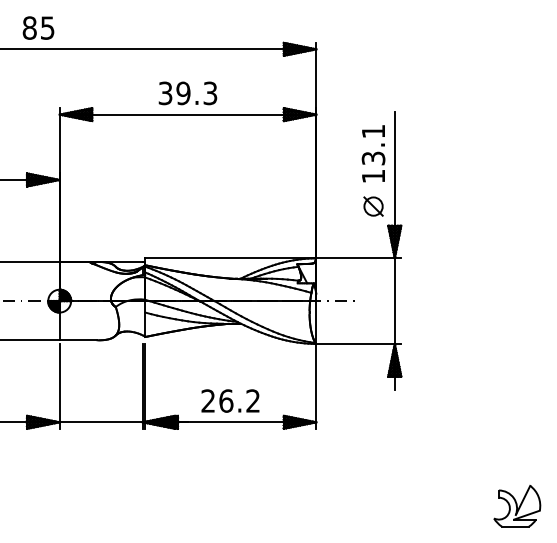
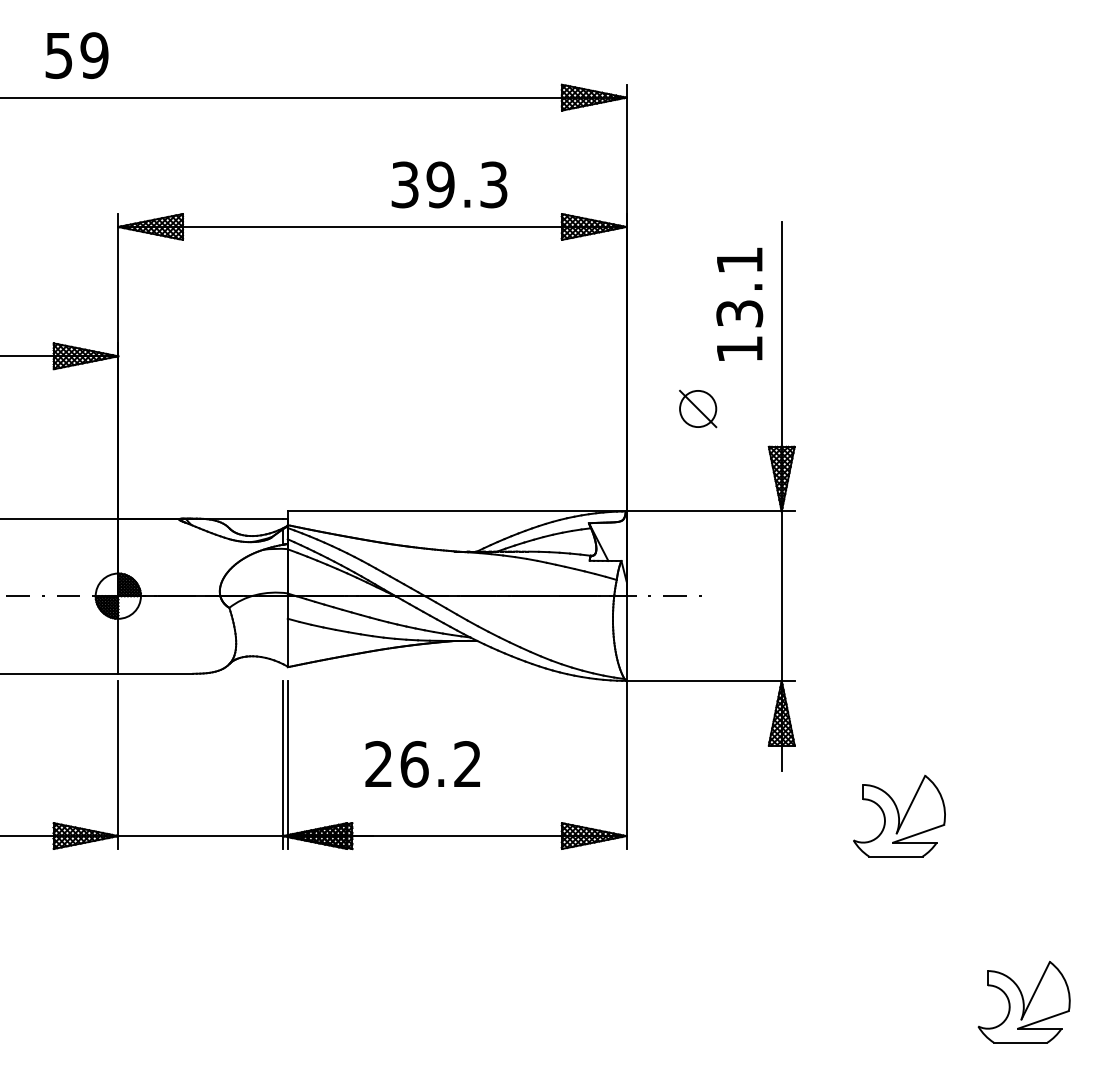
text: (38, 27) -> (76, 54), 85 -> 59
text: (187, 93) -> (448, 185), moved
part: (373, 206) -> (698, 408), moved
text: (230, 400) -> (422, 763), moved
part: (454, 412) -> (899, 816), added

